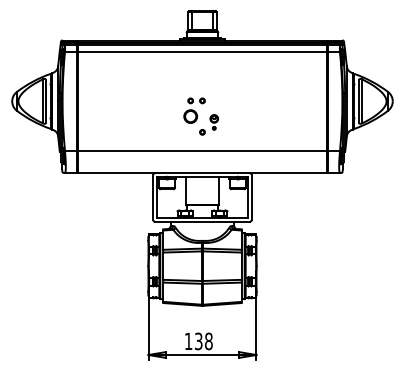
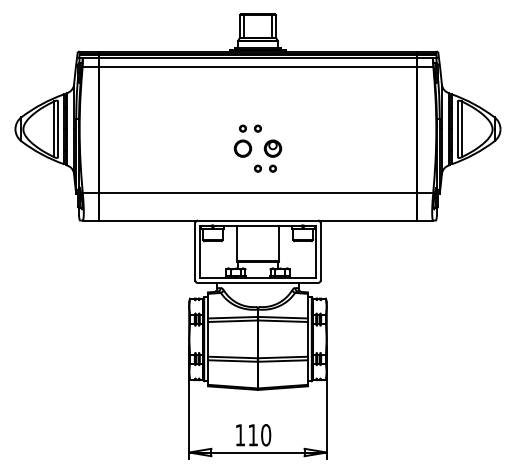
part: (213, 121) -> (272, 155), size x1.67
text: (203, 341) -> (259, 435), 138 -> 110

